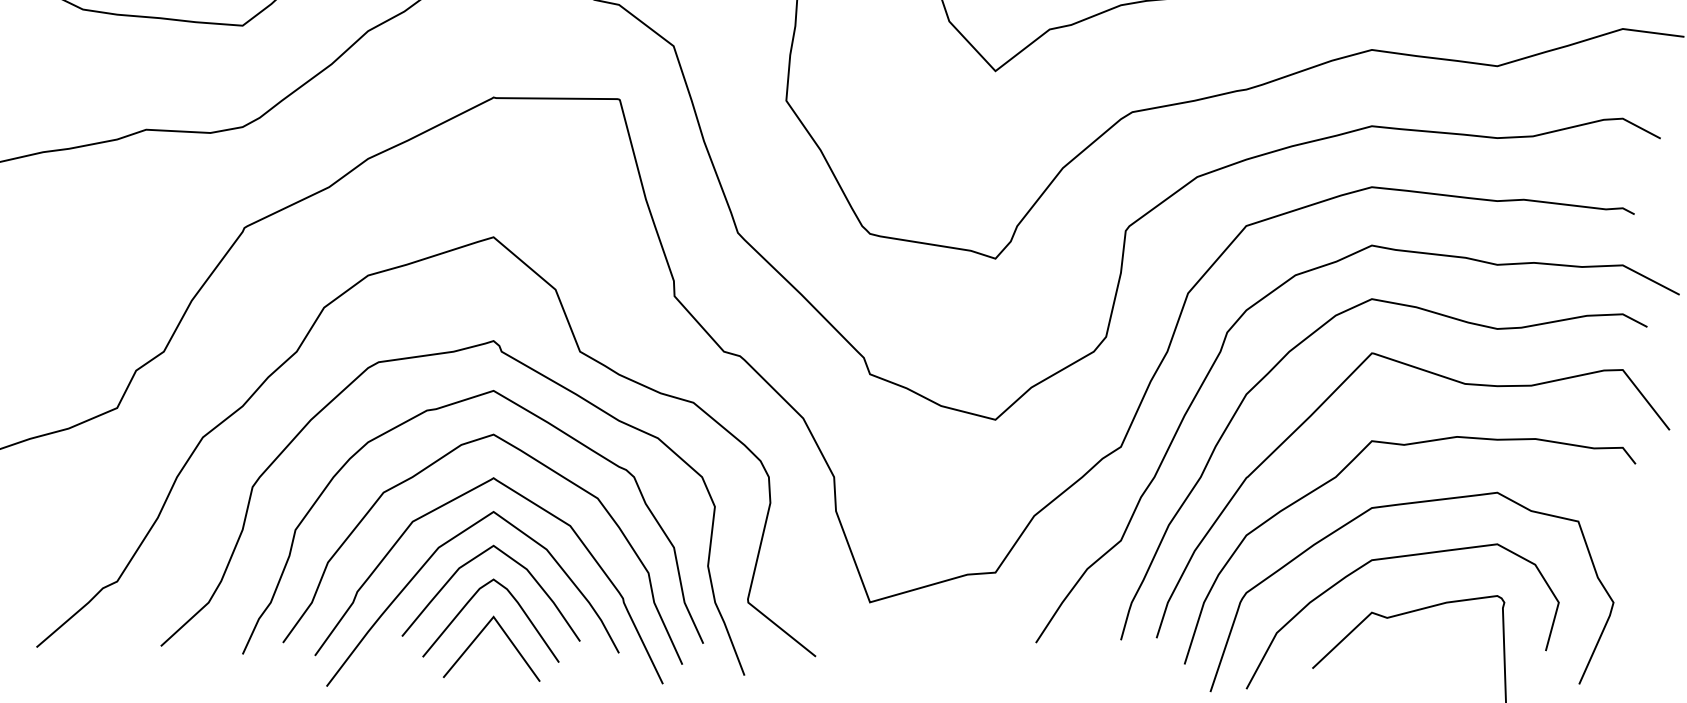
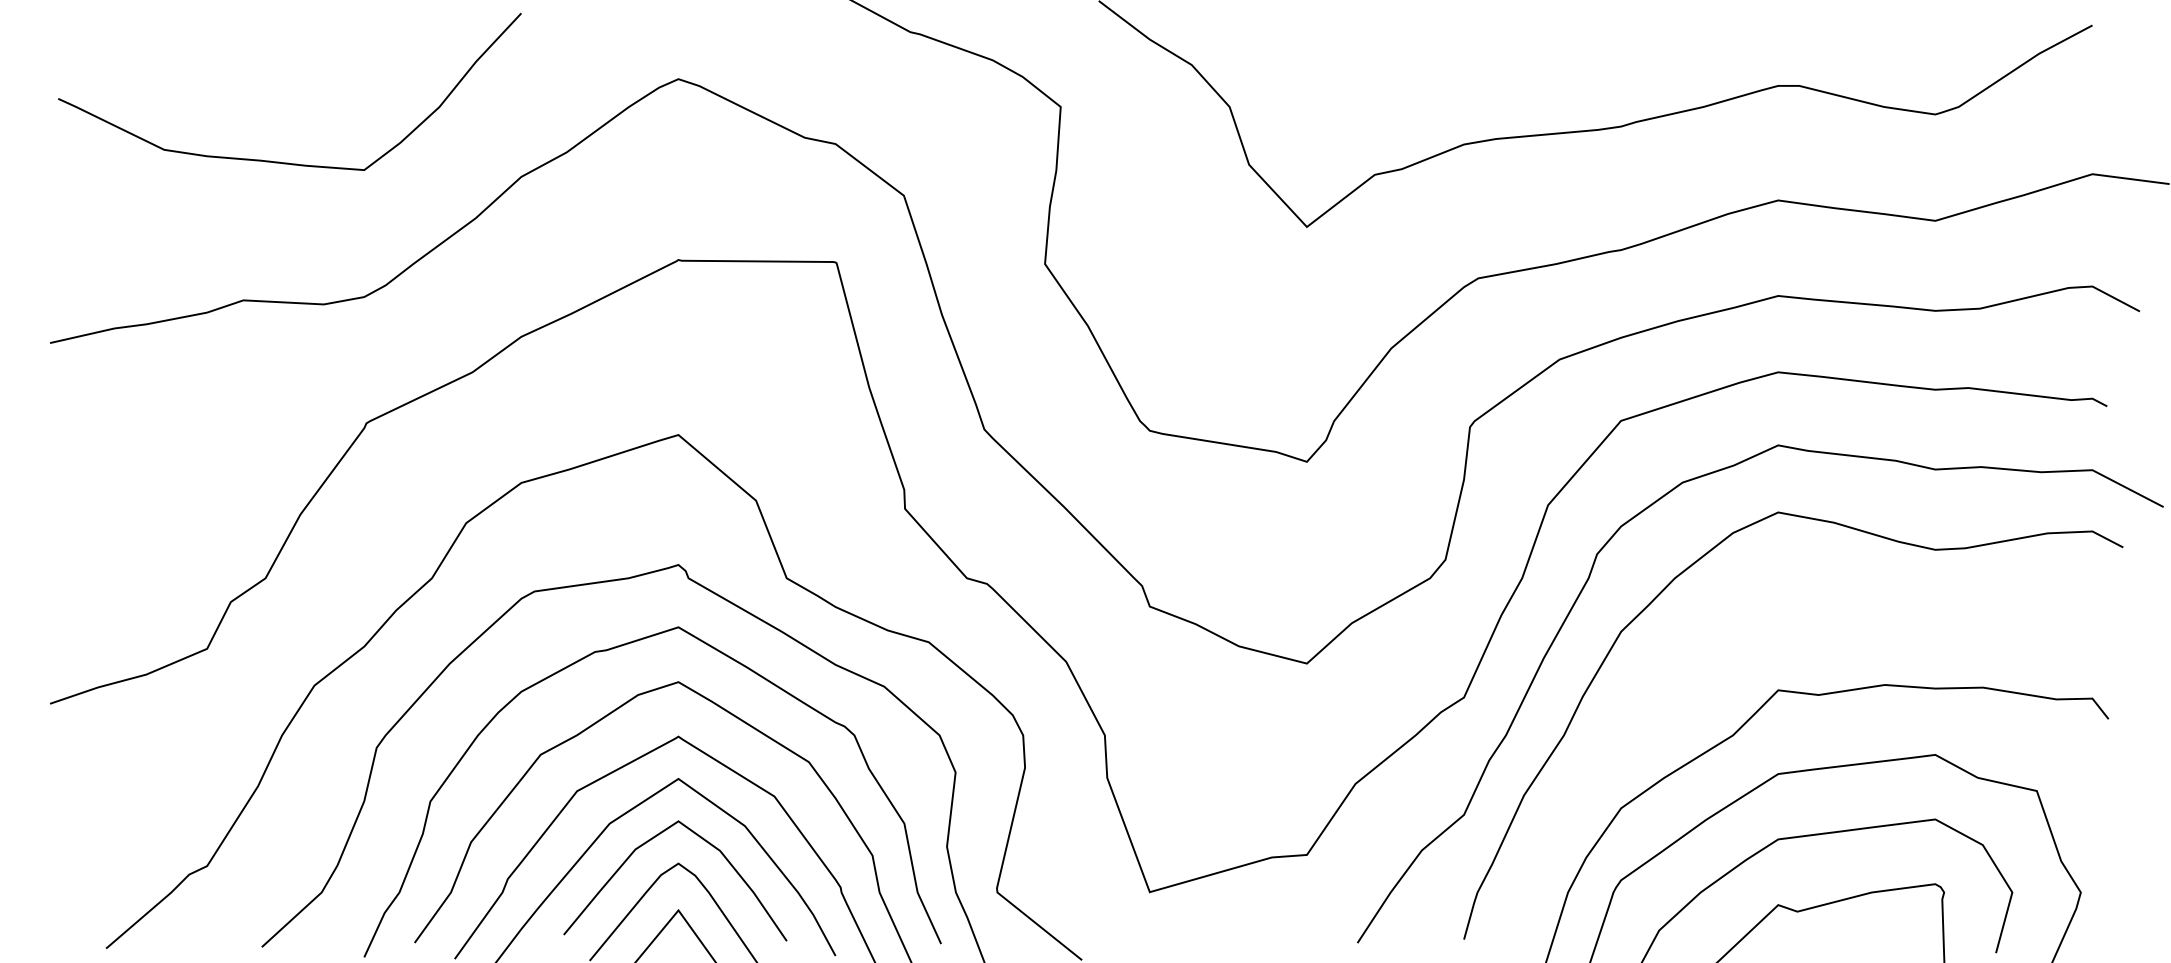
curve: (1451, 380) -> (1878, 614), removed

